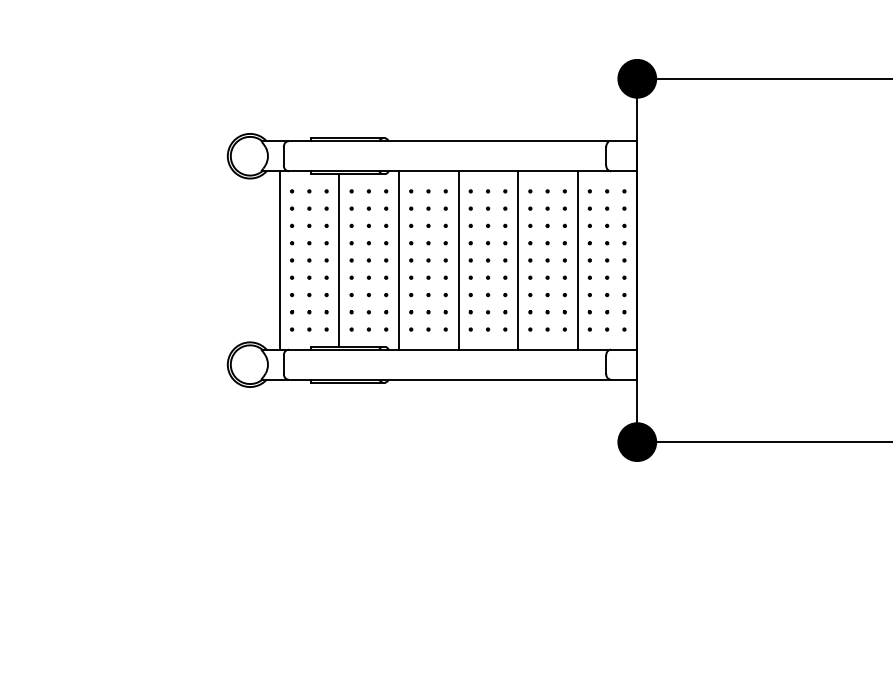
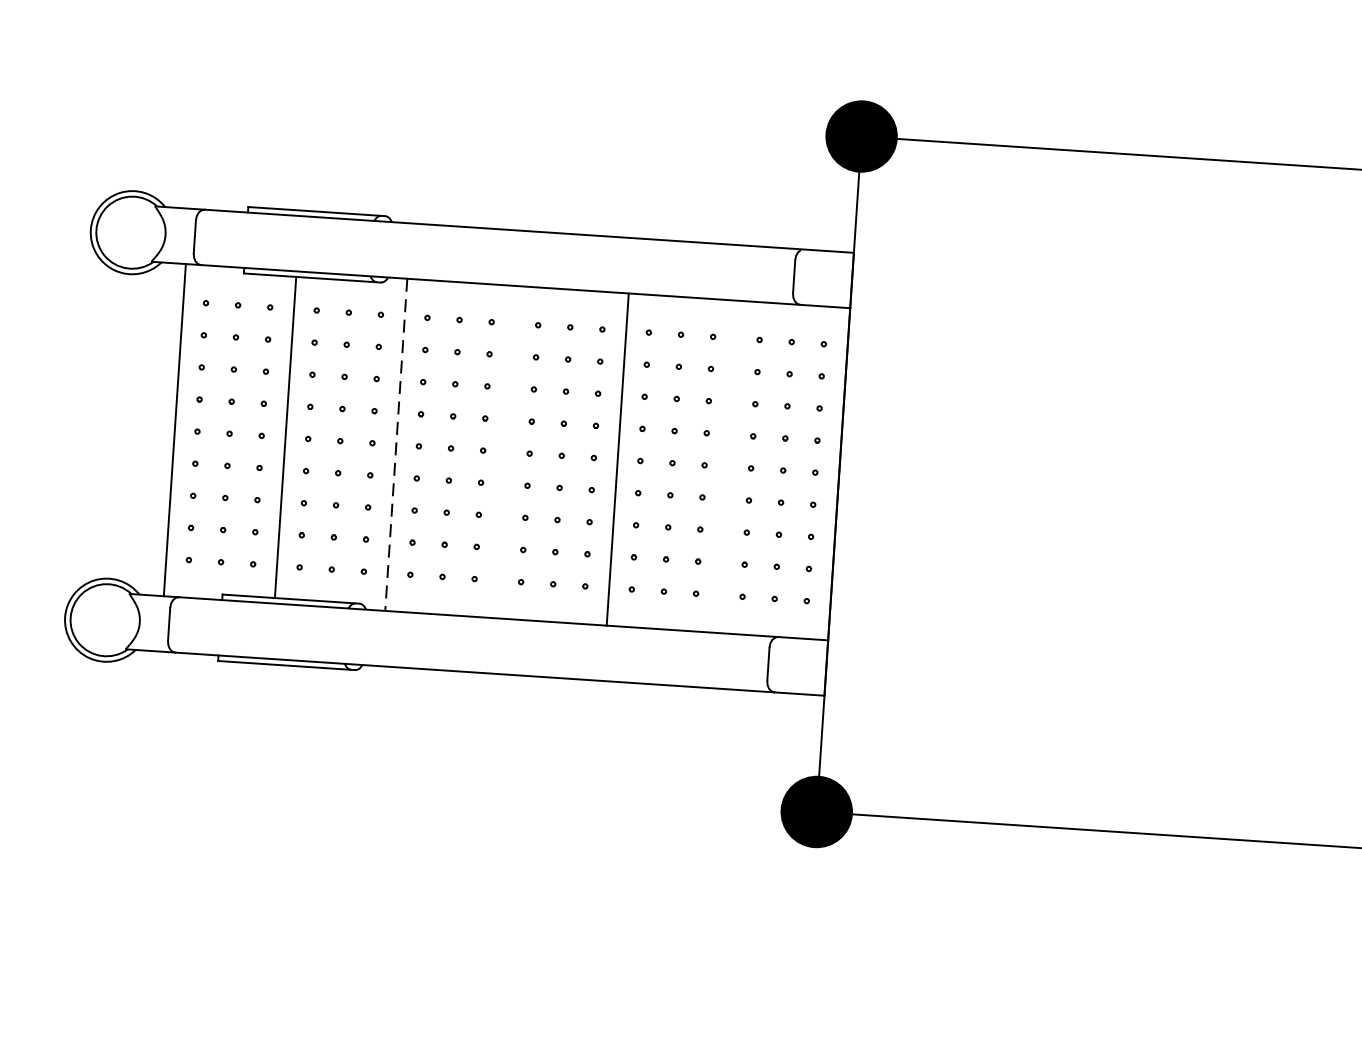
line: (399, 260) -> (397, 444), solid -> dashed
line: (458, 260) -> (506, 452), removed
line: (577, 260) -> (728, 466), removed

